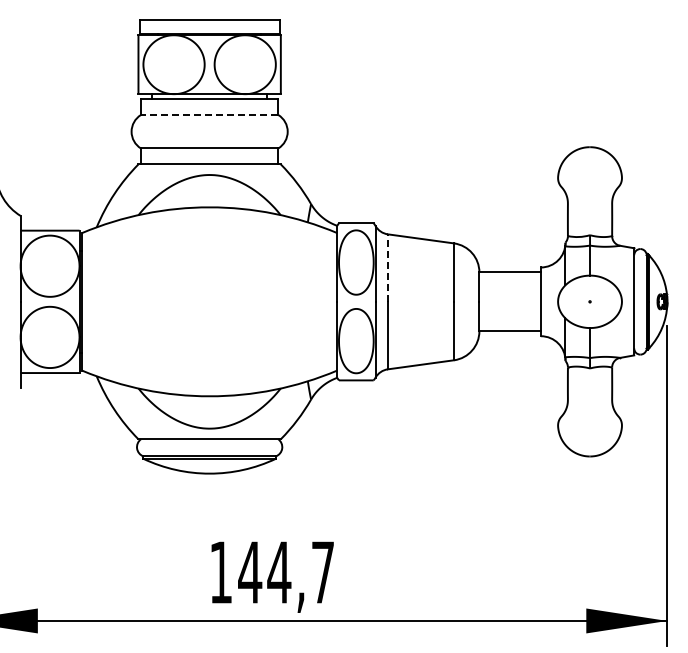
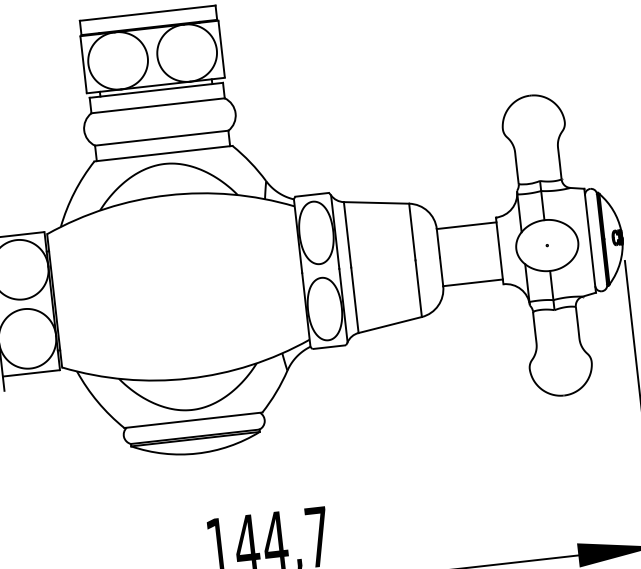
line: (209, 115) -> (158, 106), dashed -> solid
line: (387, 268) -> (347, 235), dashed -> solid

